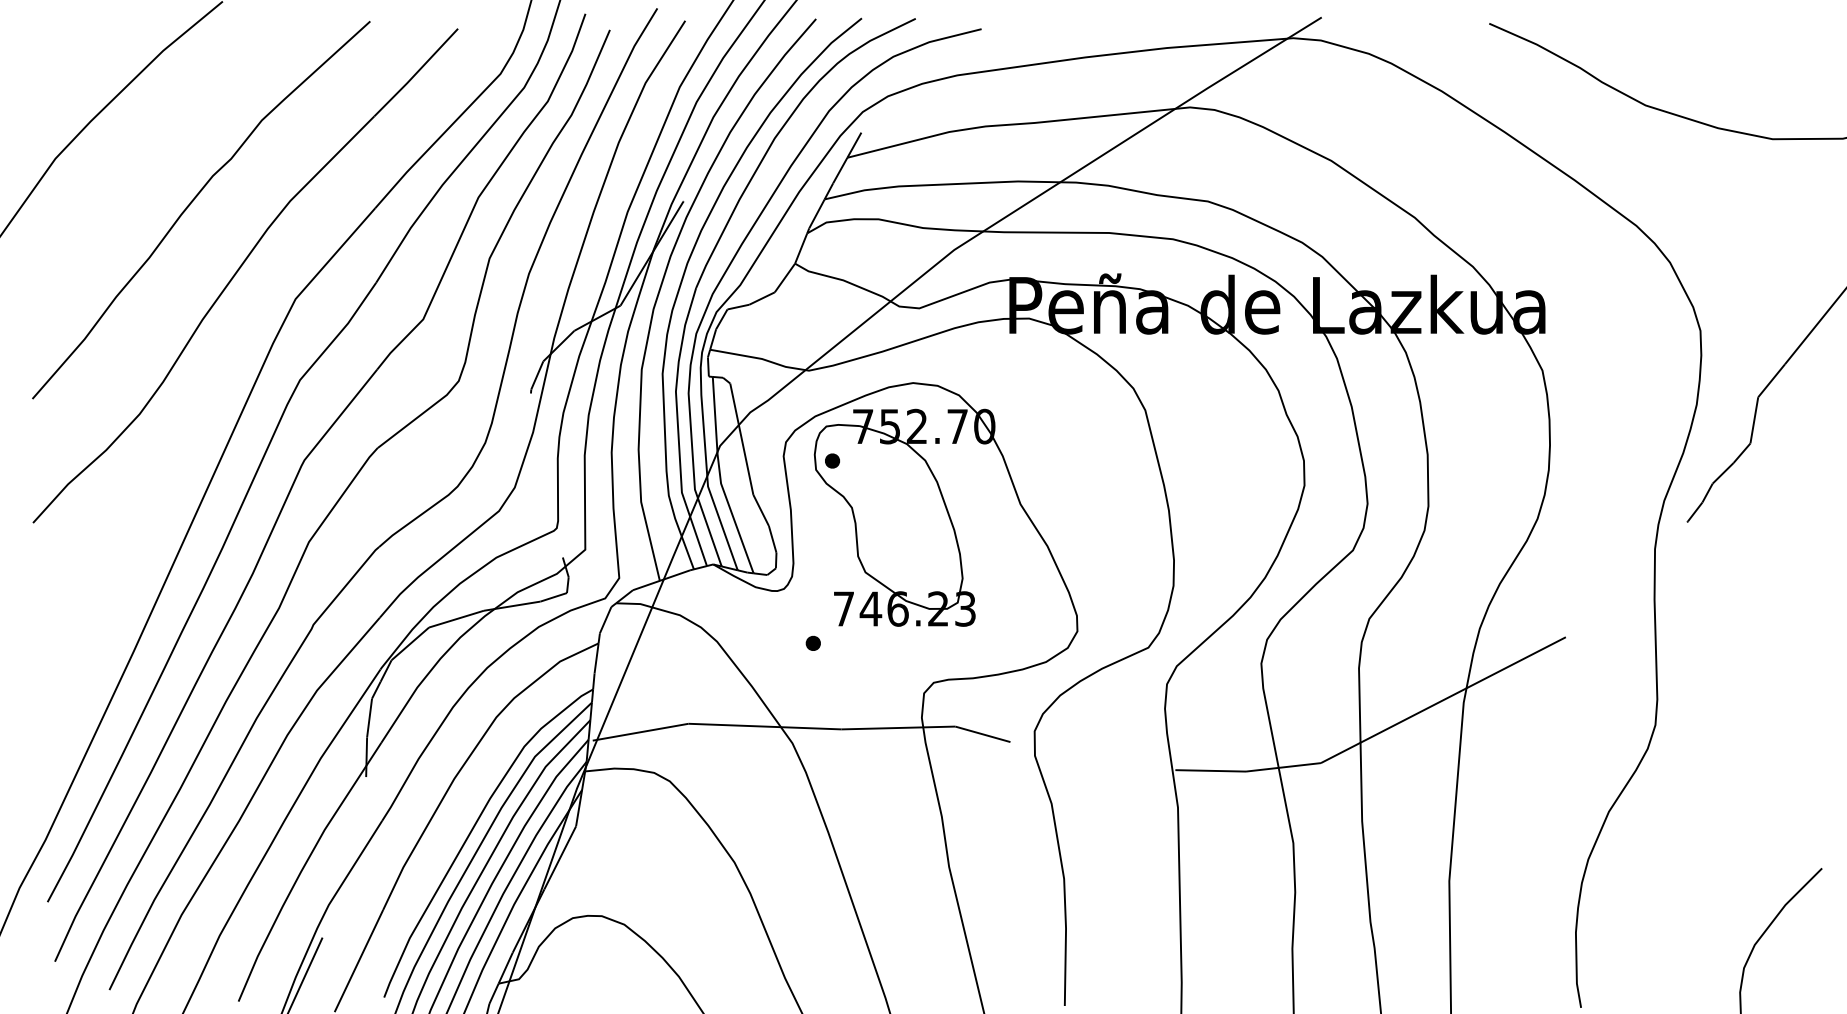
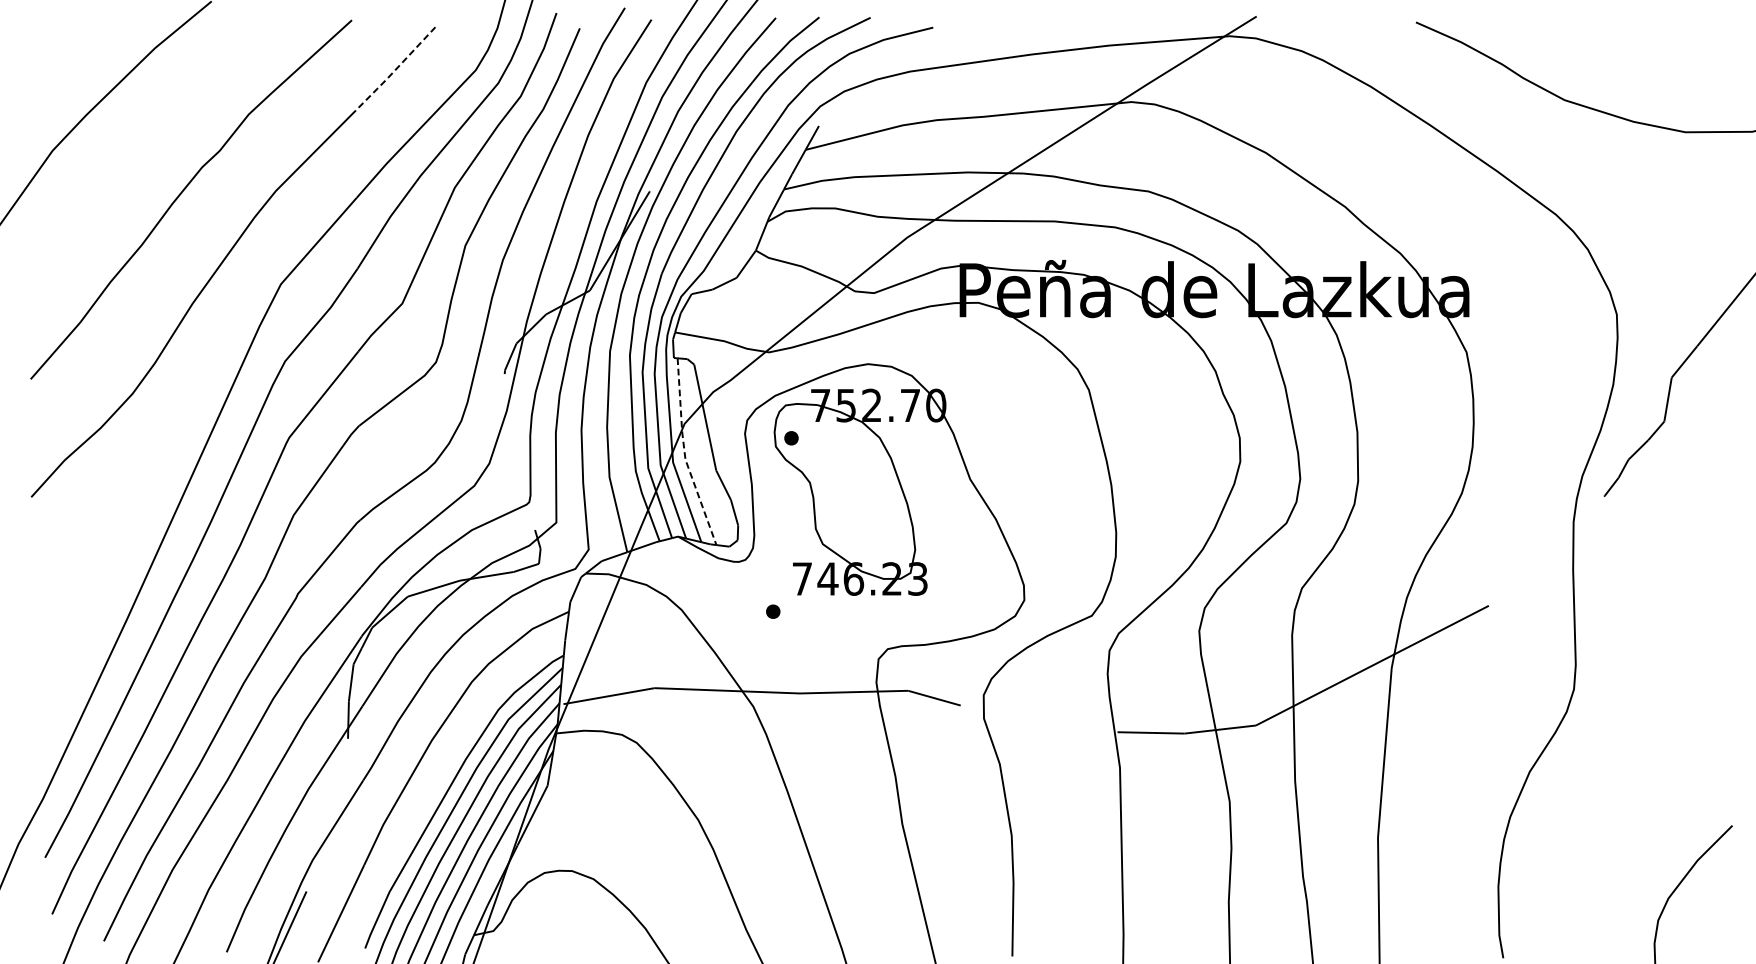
line: (416, 73) -> (395, 69), solid -> dashed
line: (720, 477) -> (684, 453), solid -> dashed

